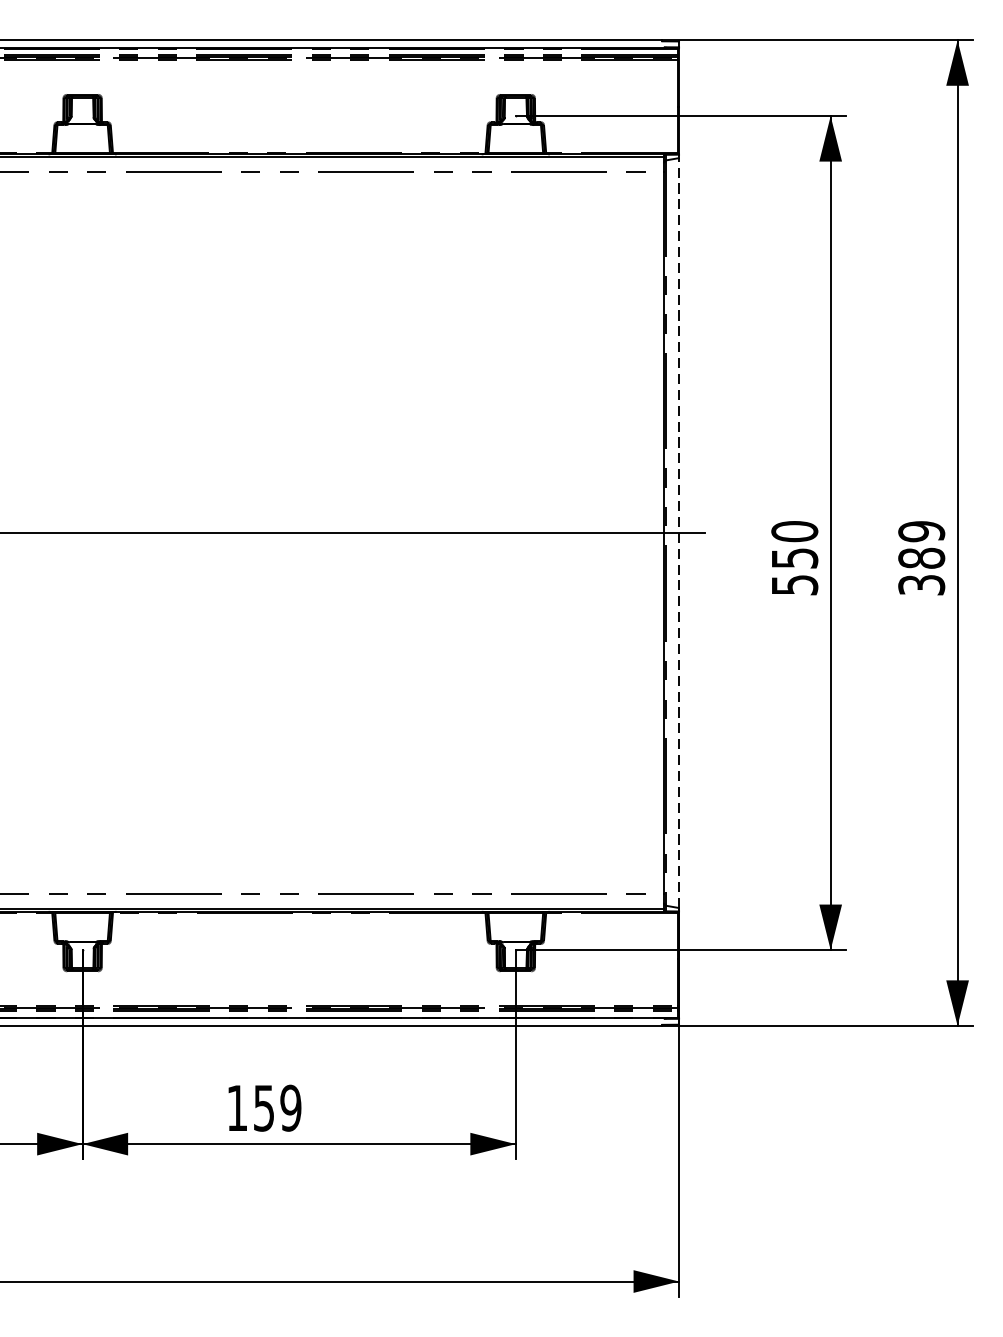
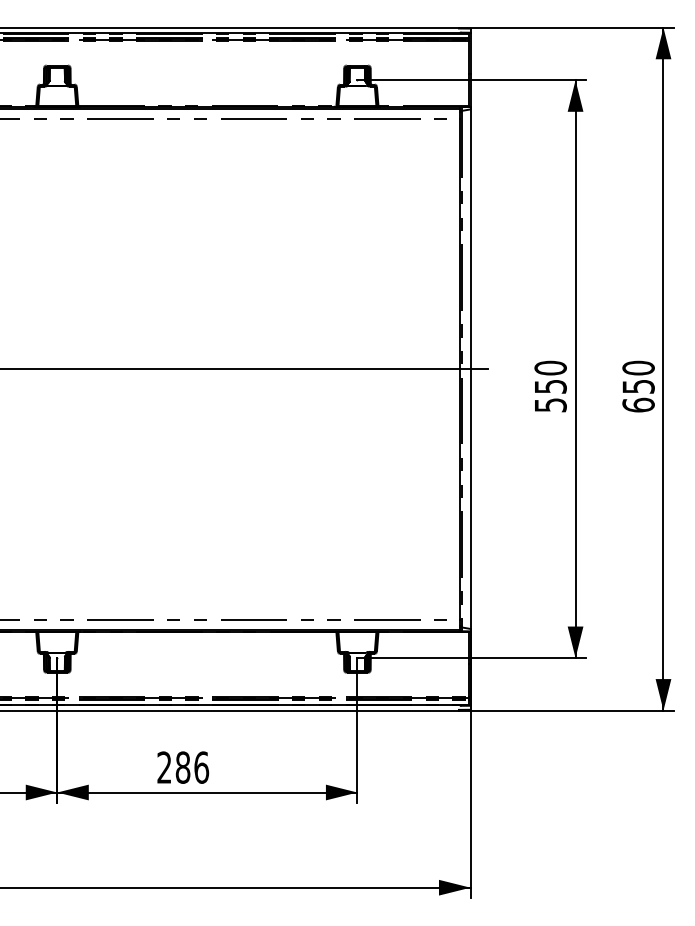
line: (679, 533) -> (470, 369), dashed -> solid
text: (921, 558) -> (638, 386), 389 -> 650
text: (264, 1108) -> (183, 767), 159 -> 286

